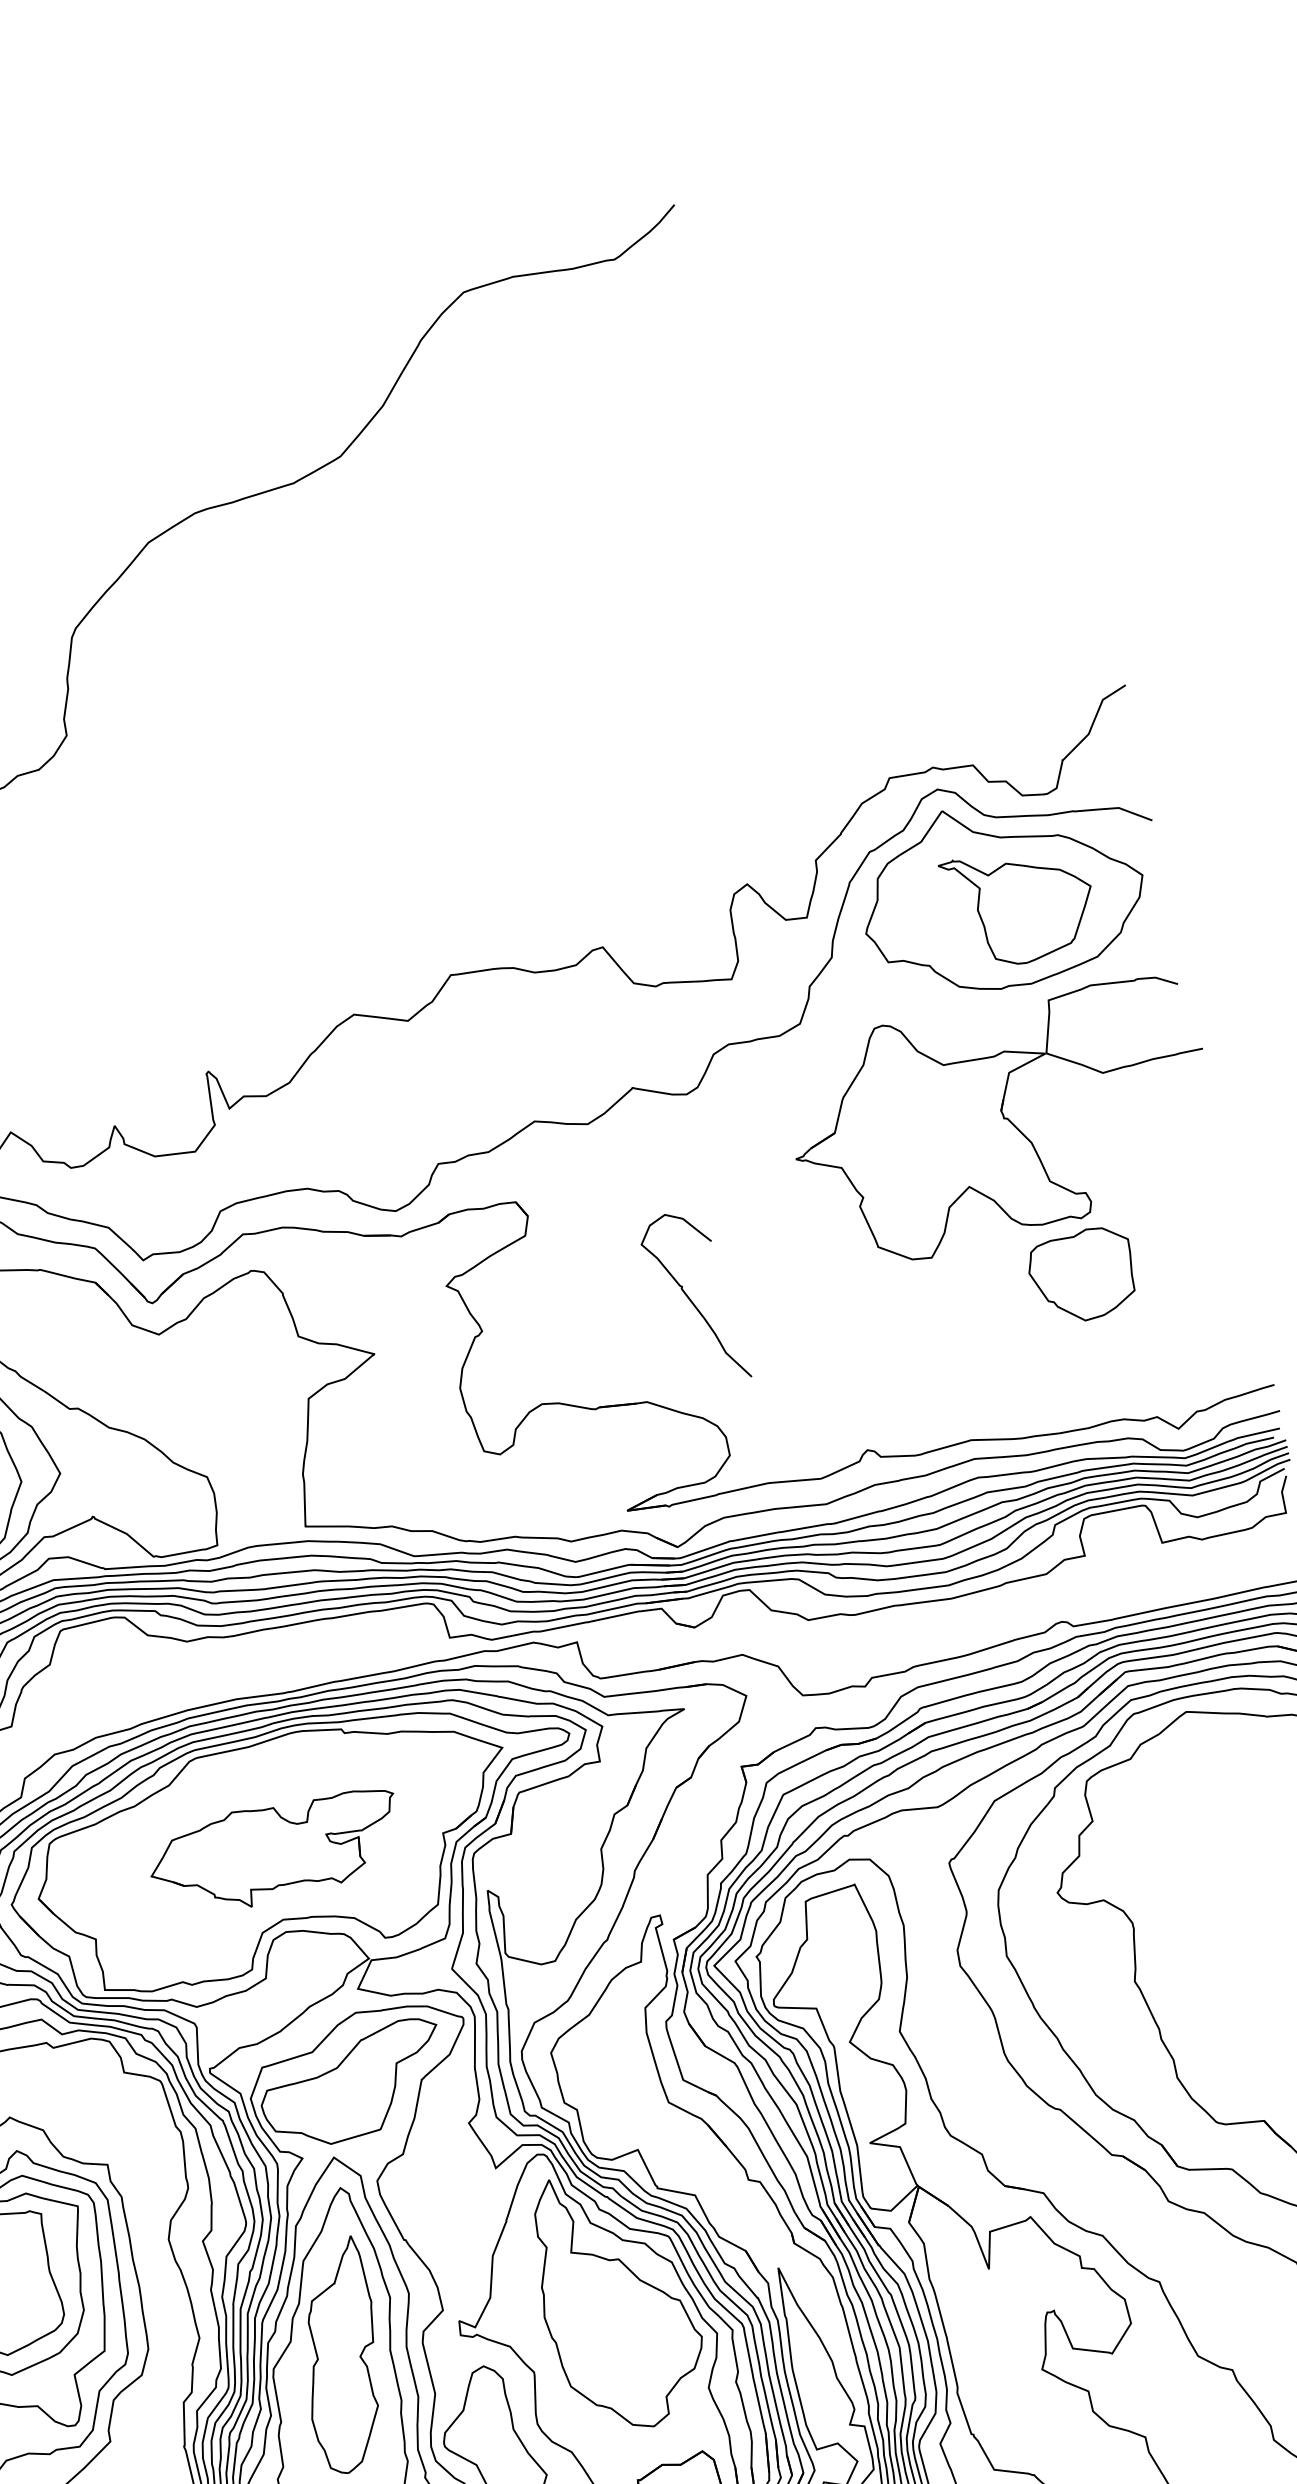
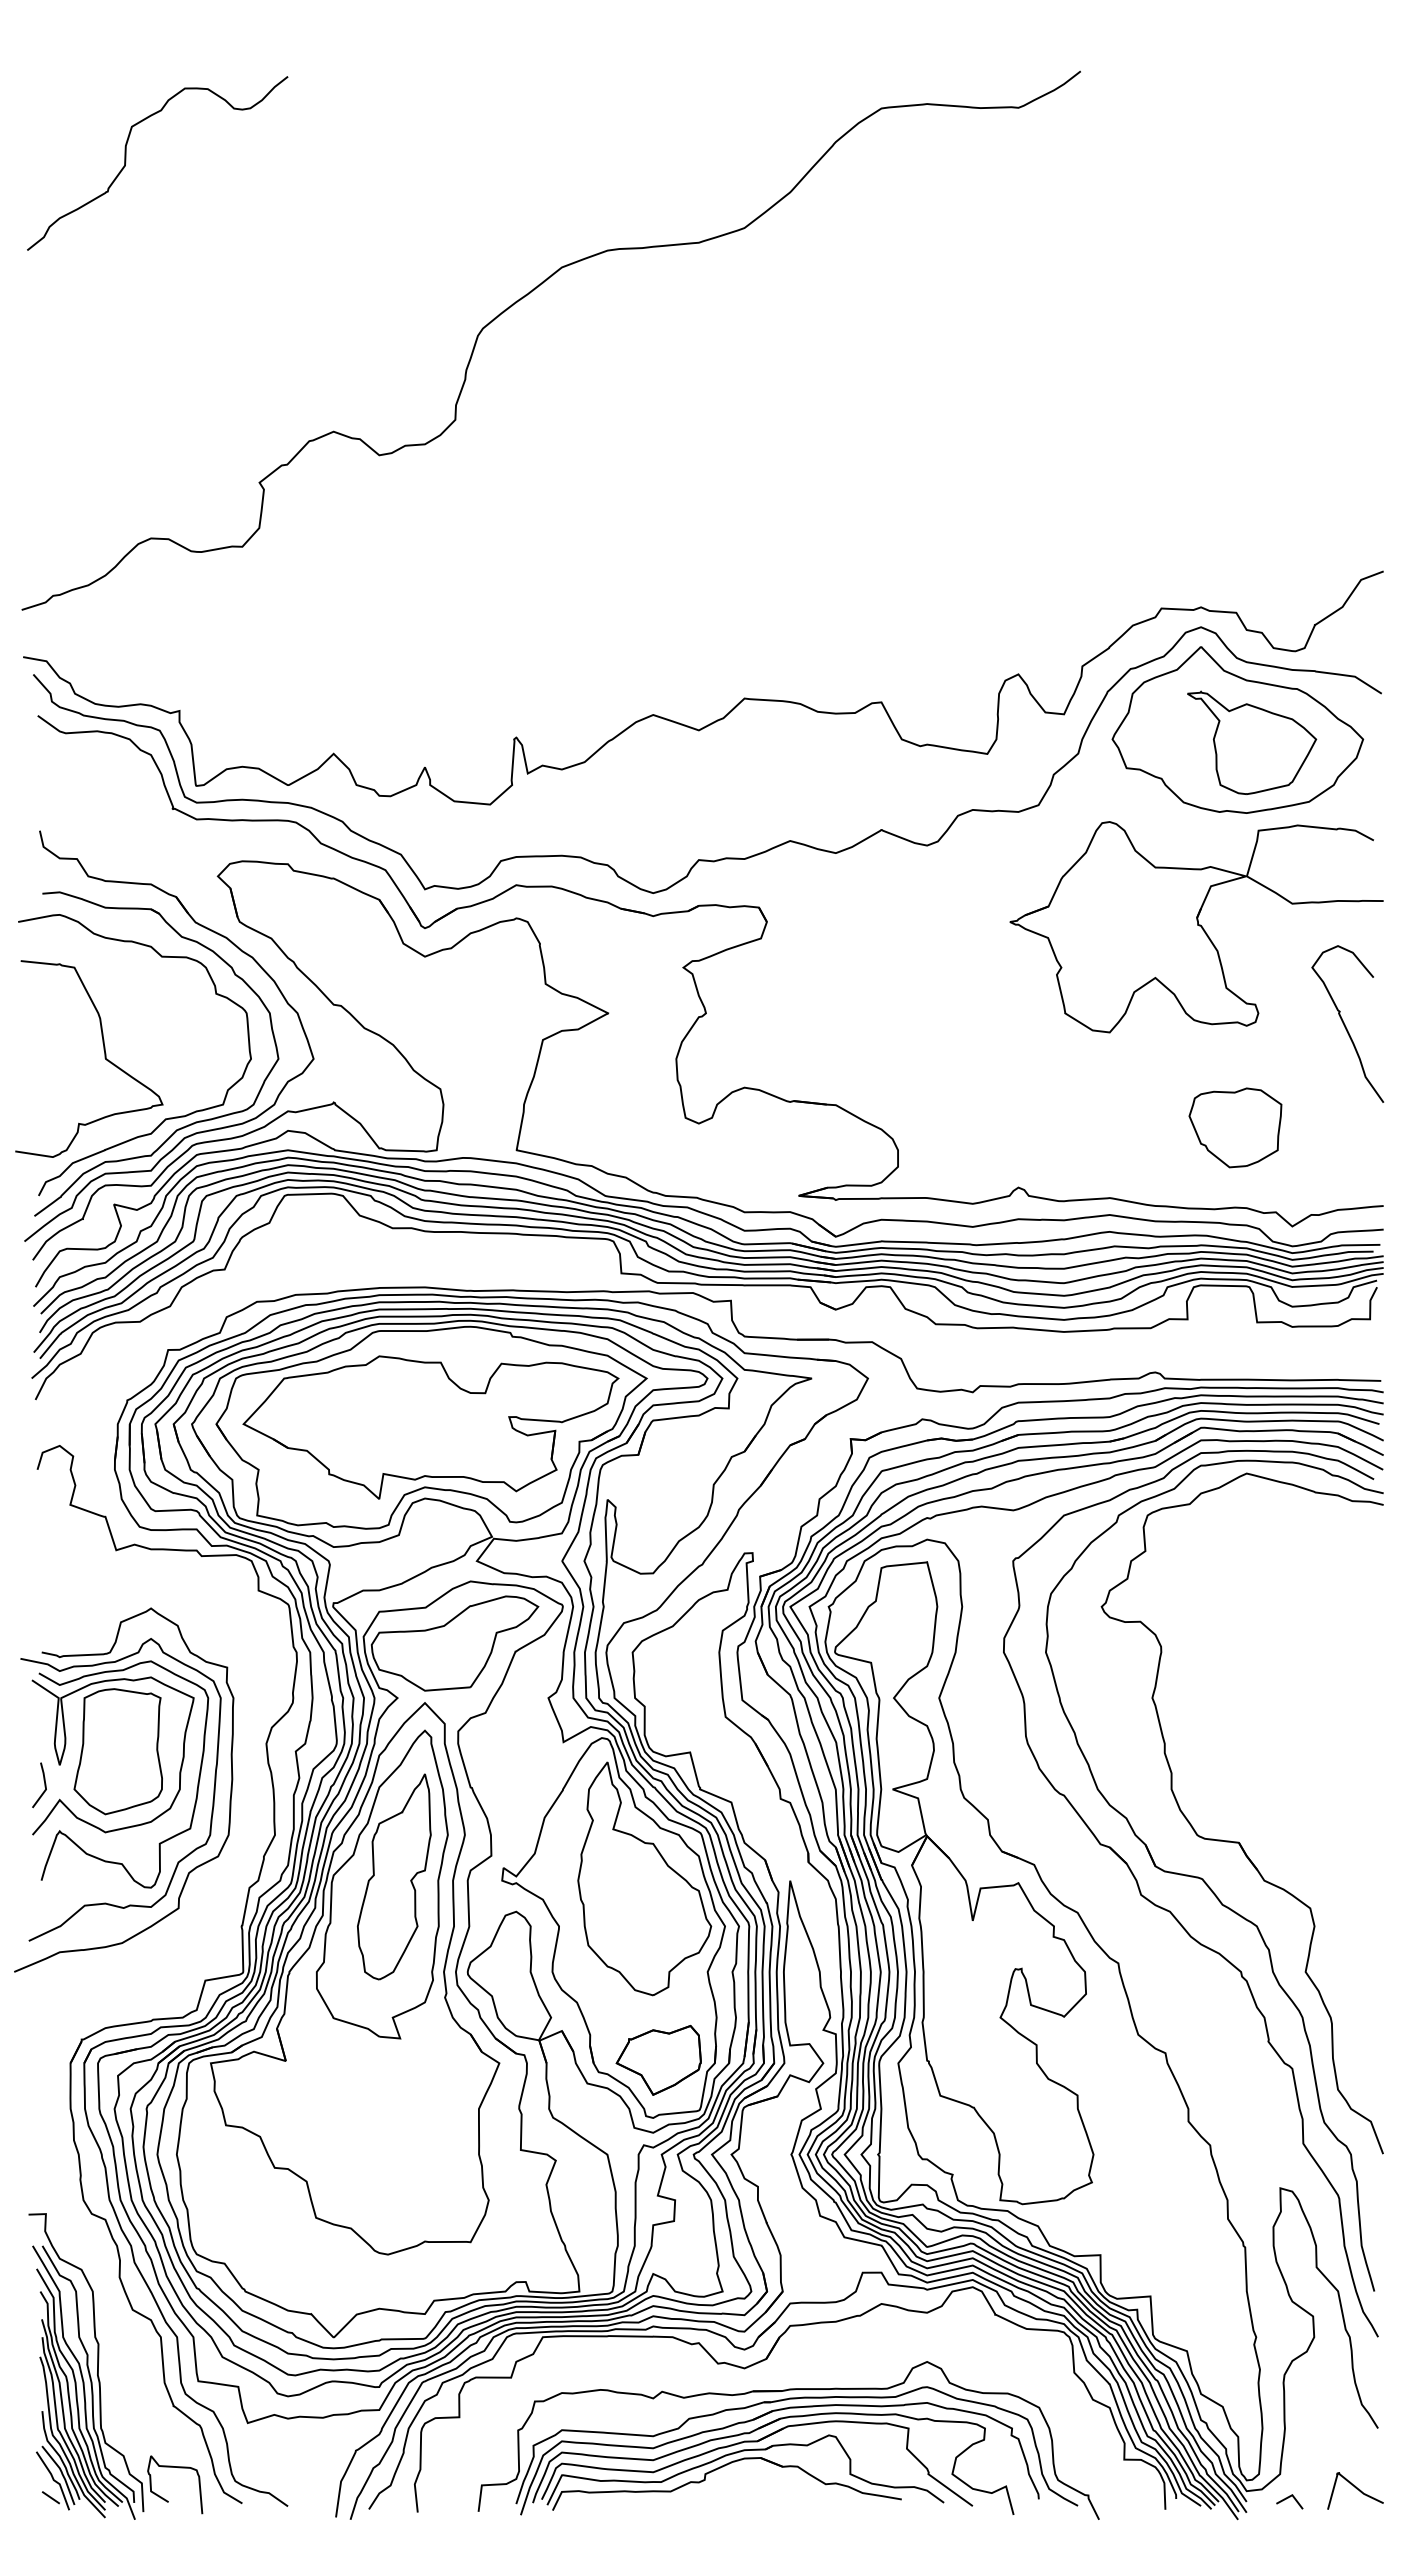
part: (1082, 1275) -> (1235, 1127), moved
curve: (691, 1299) -> (1345, 1024), moved
part: (275, 1852) -> (430, 1427), size x1.67

